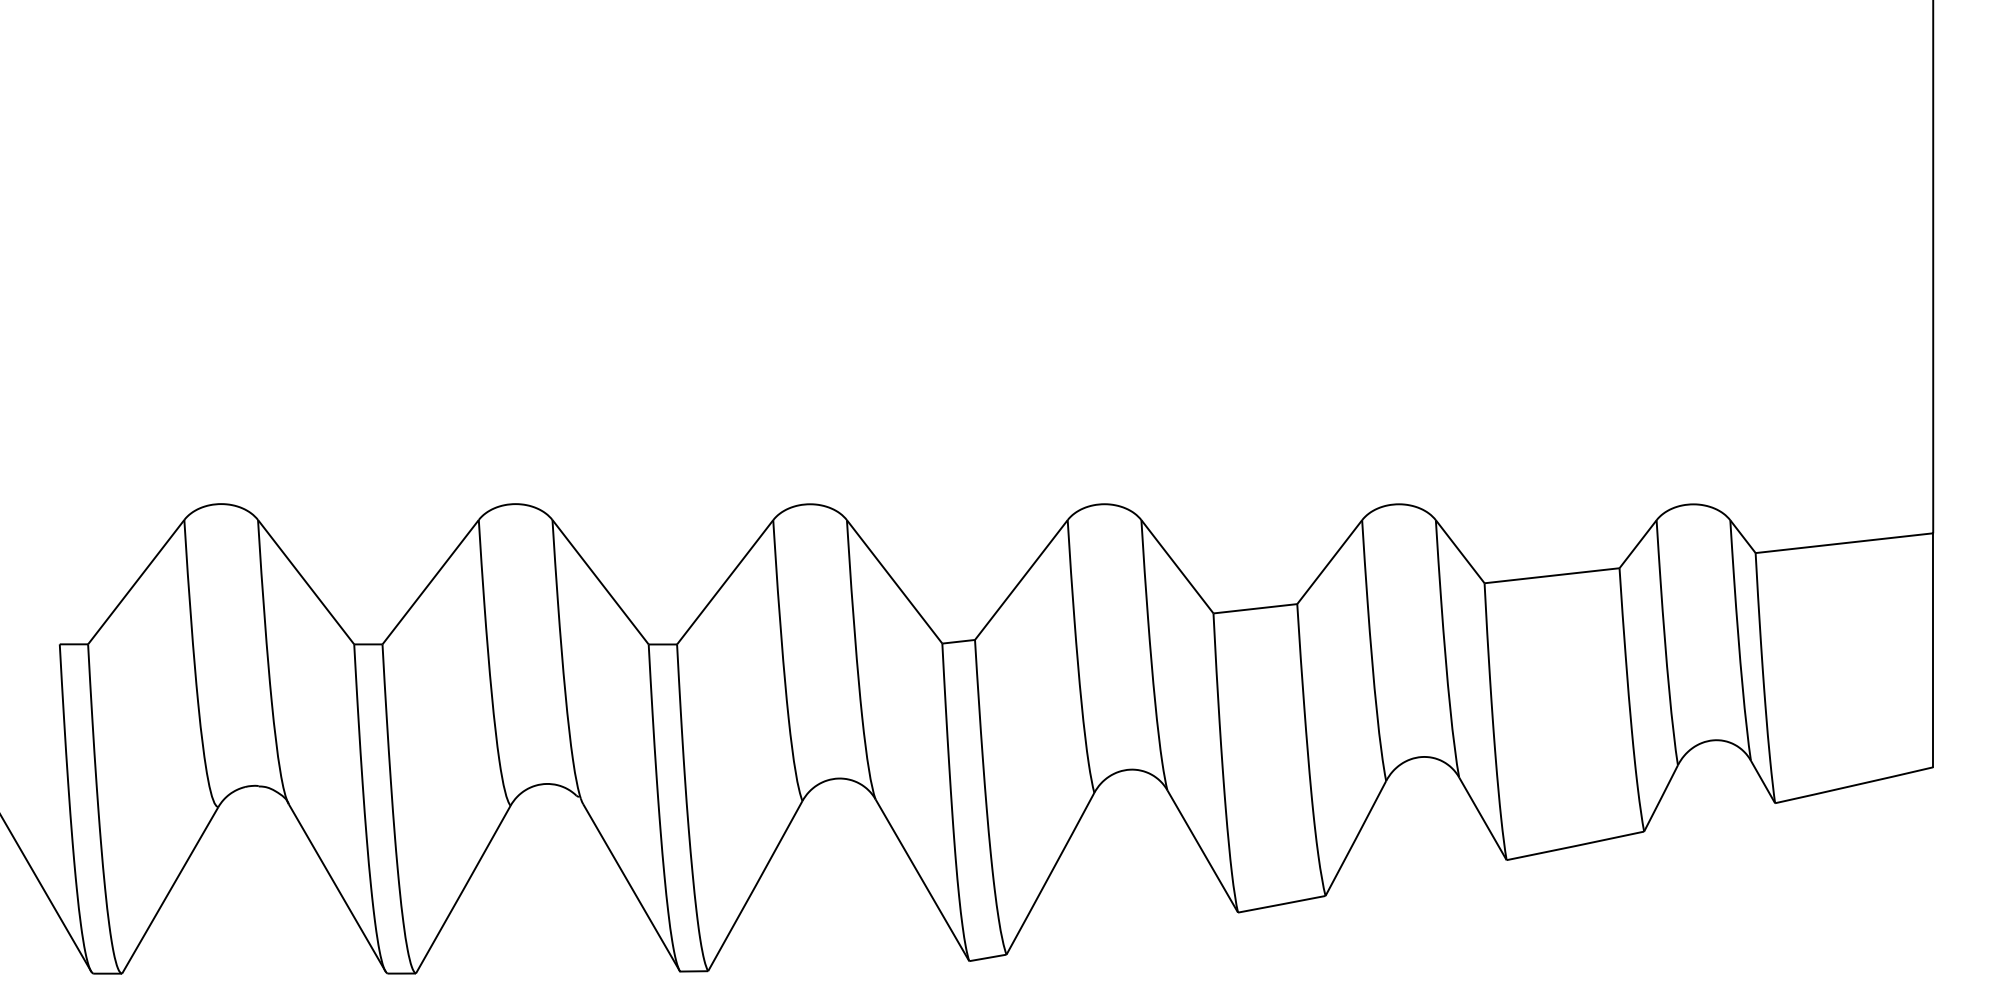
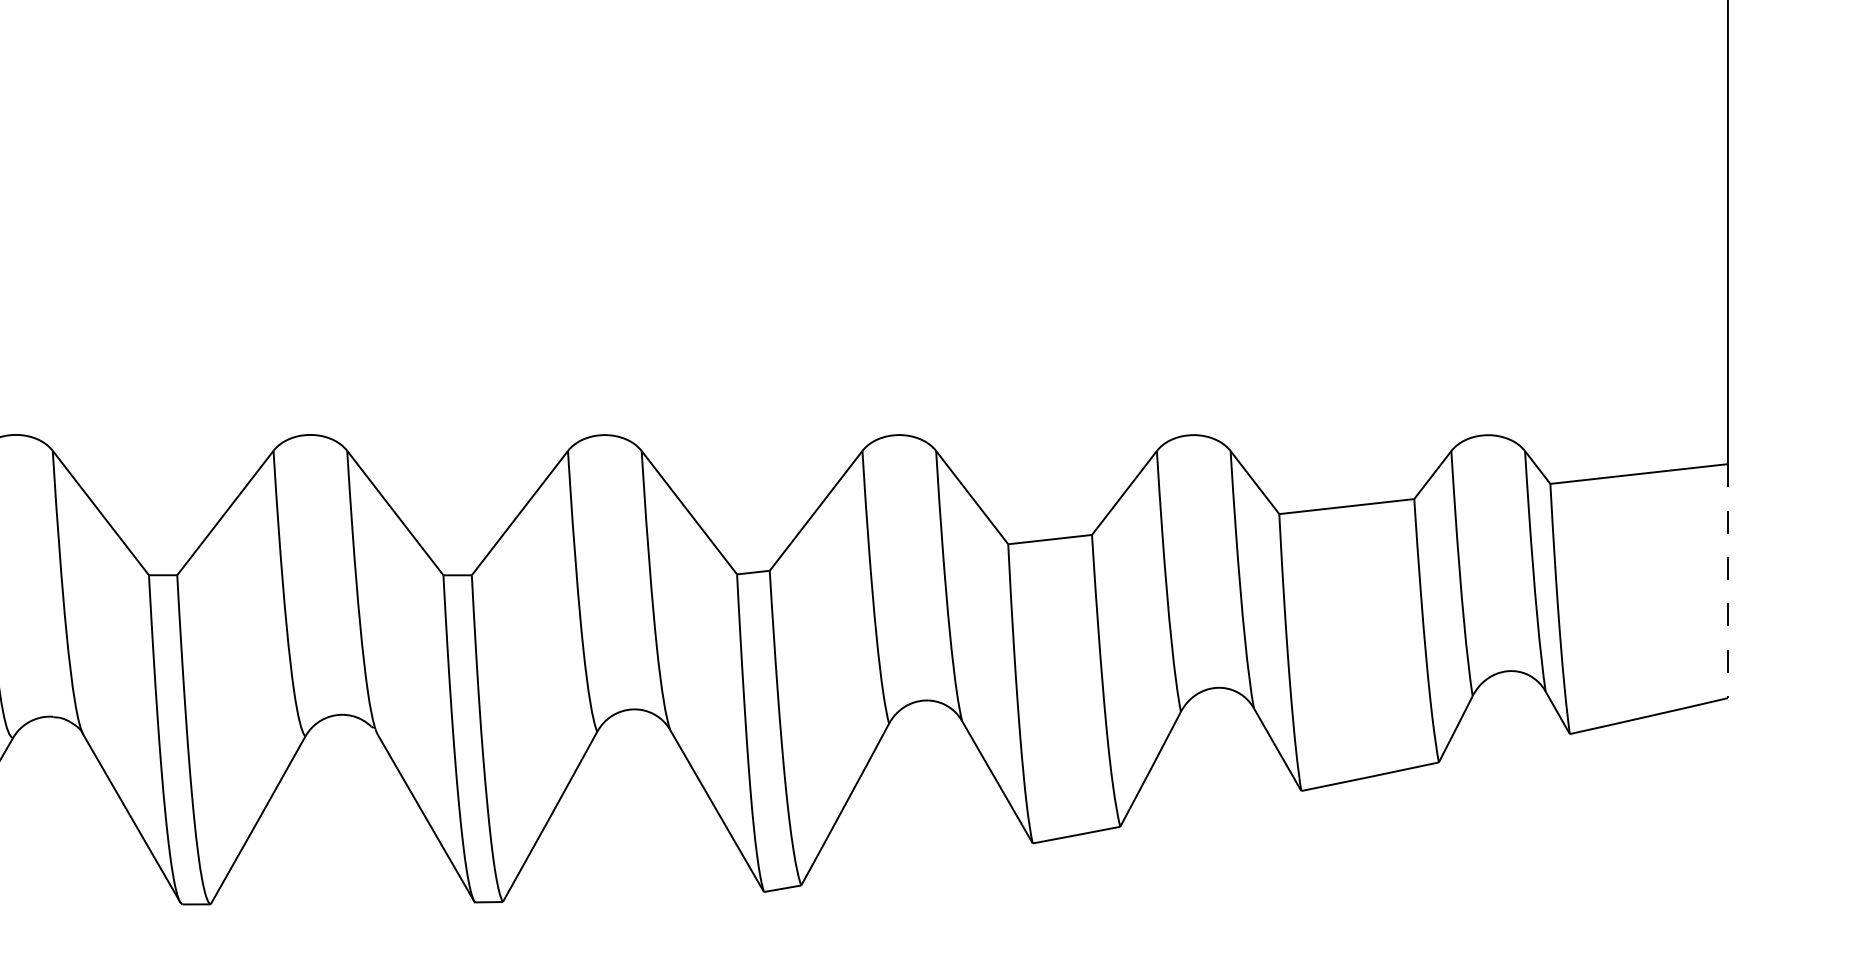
line: (1933, 650) -> (1728, 581), solid -> dashed

